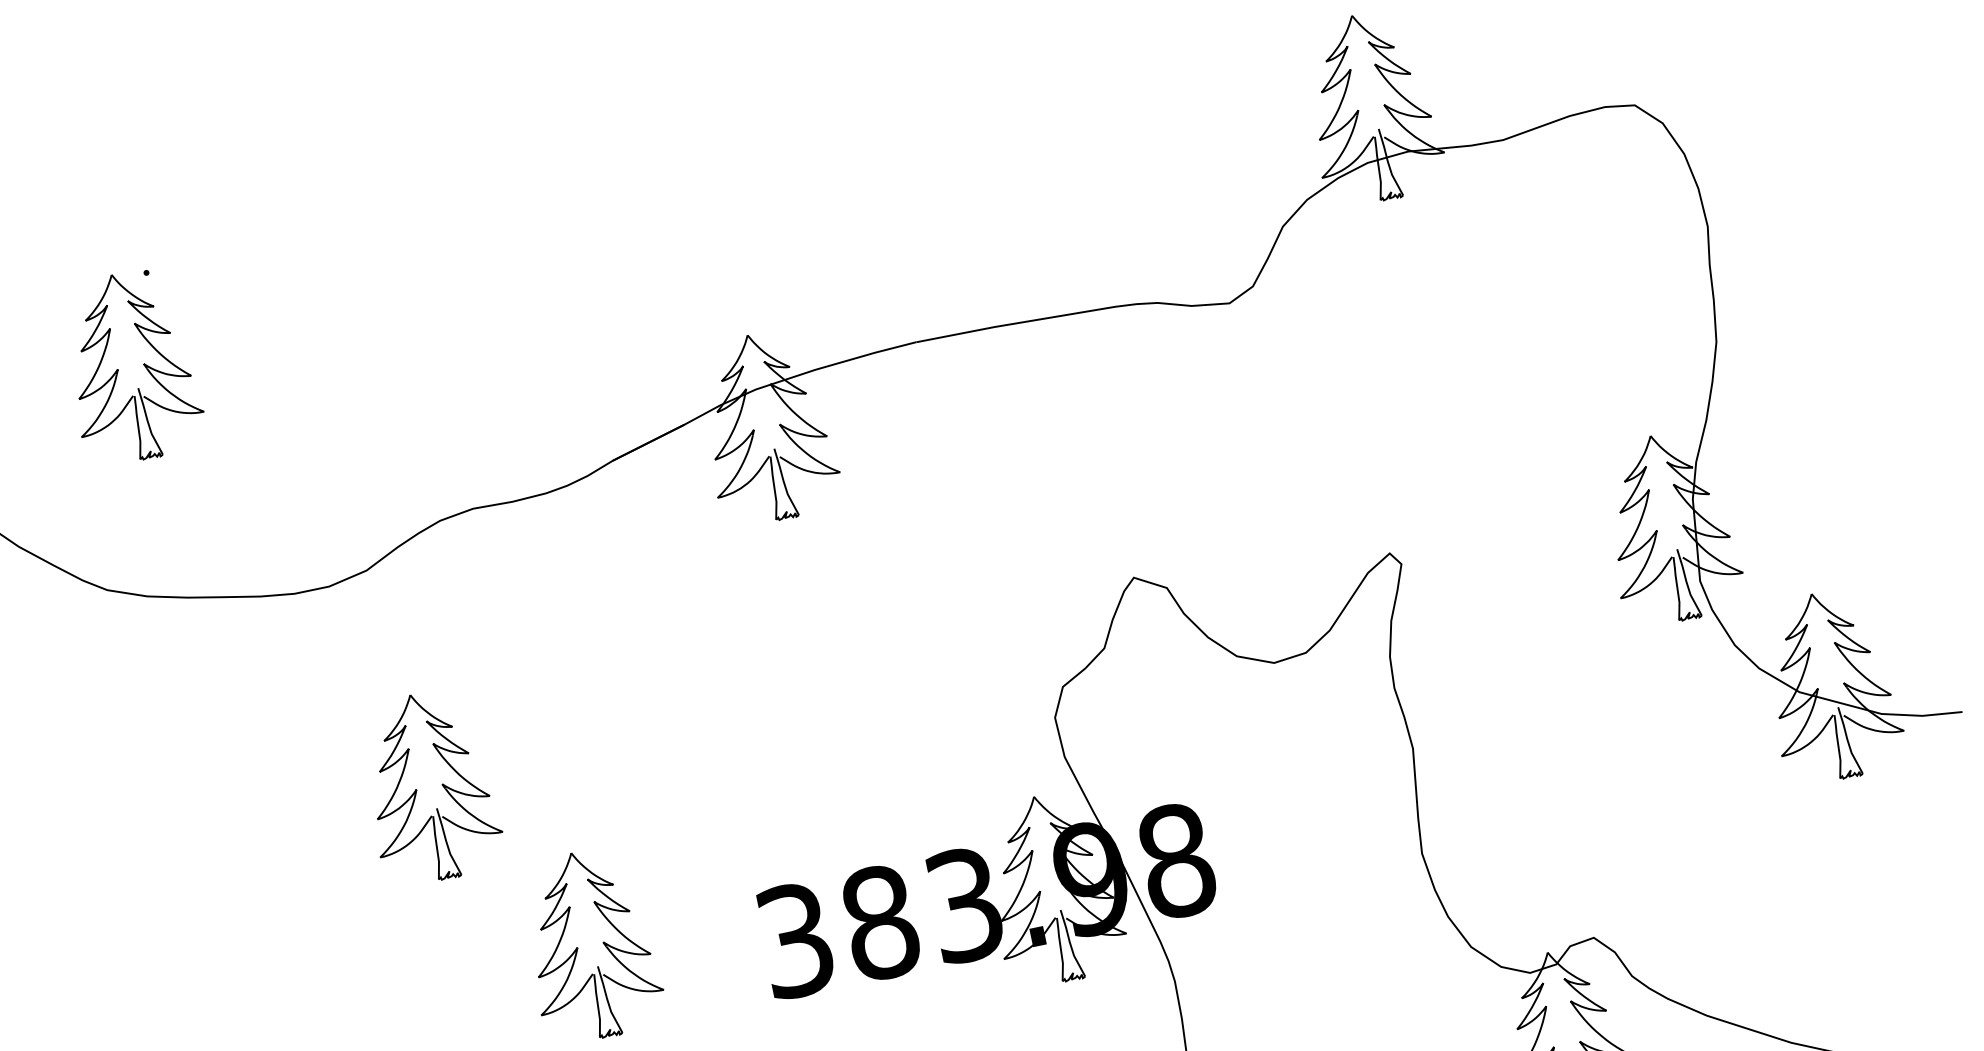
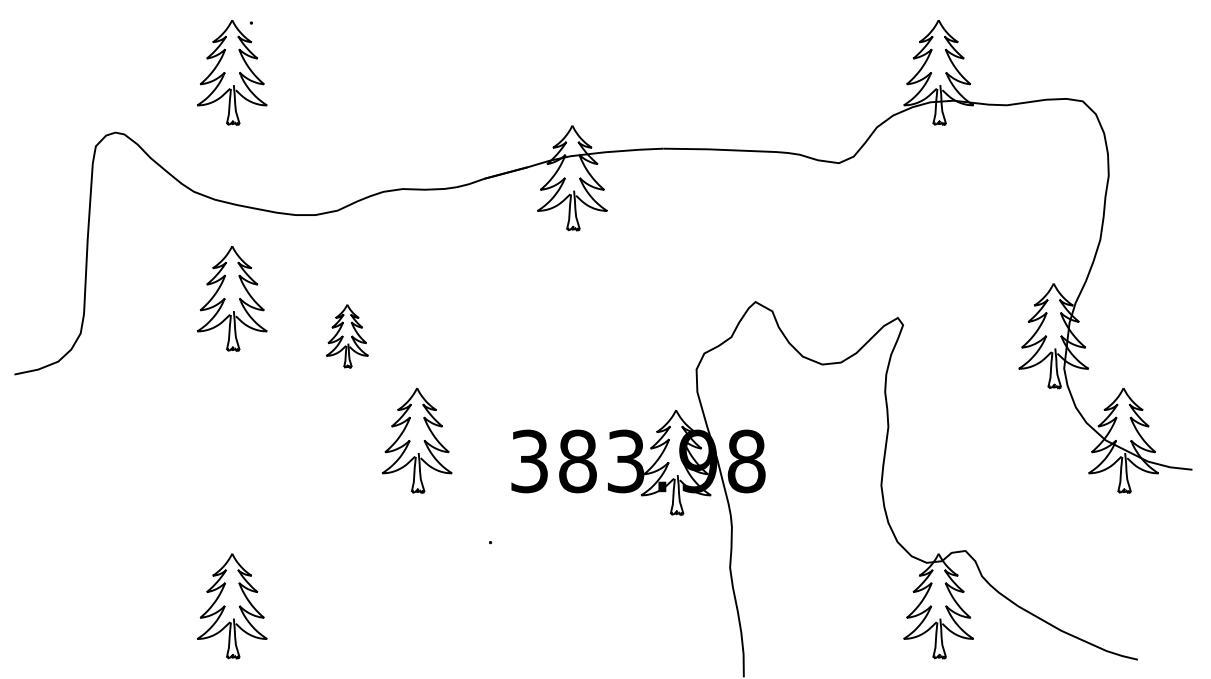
part: (214, 763) -> (232, 298), added
part: (430, 787) -> (347, 336), size x0.6

